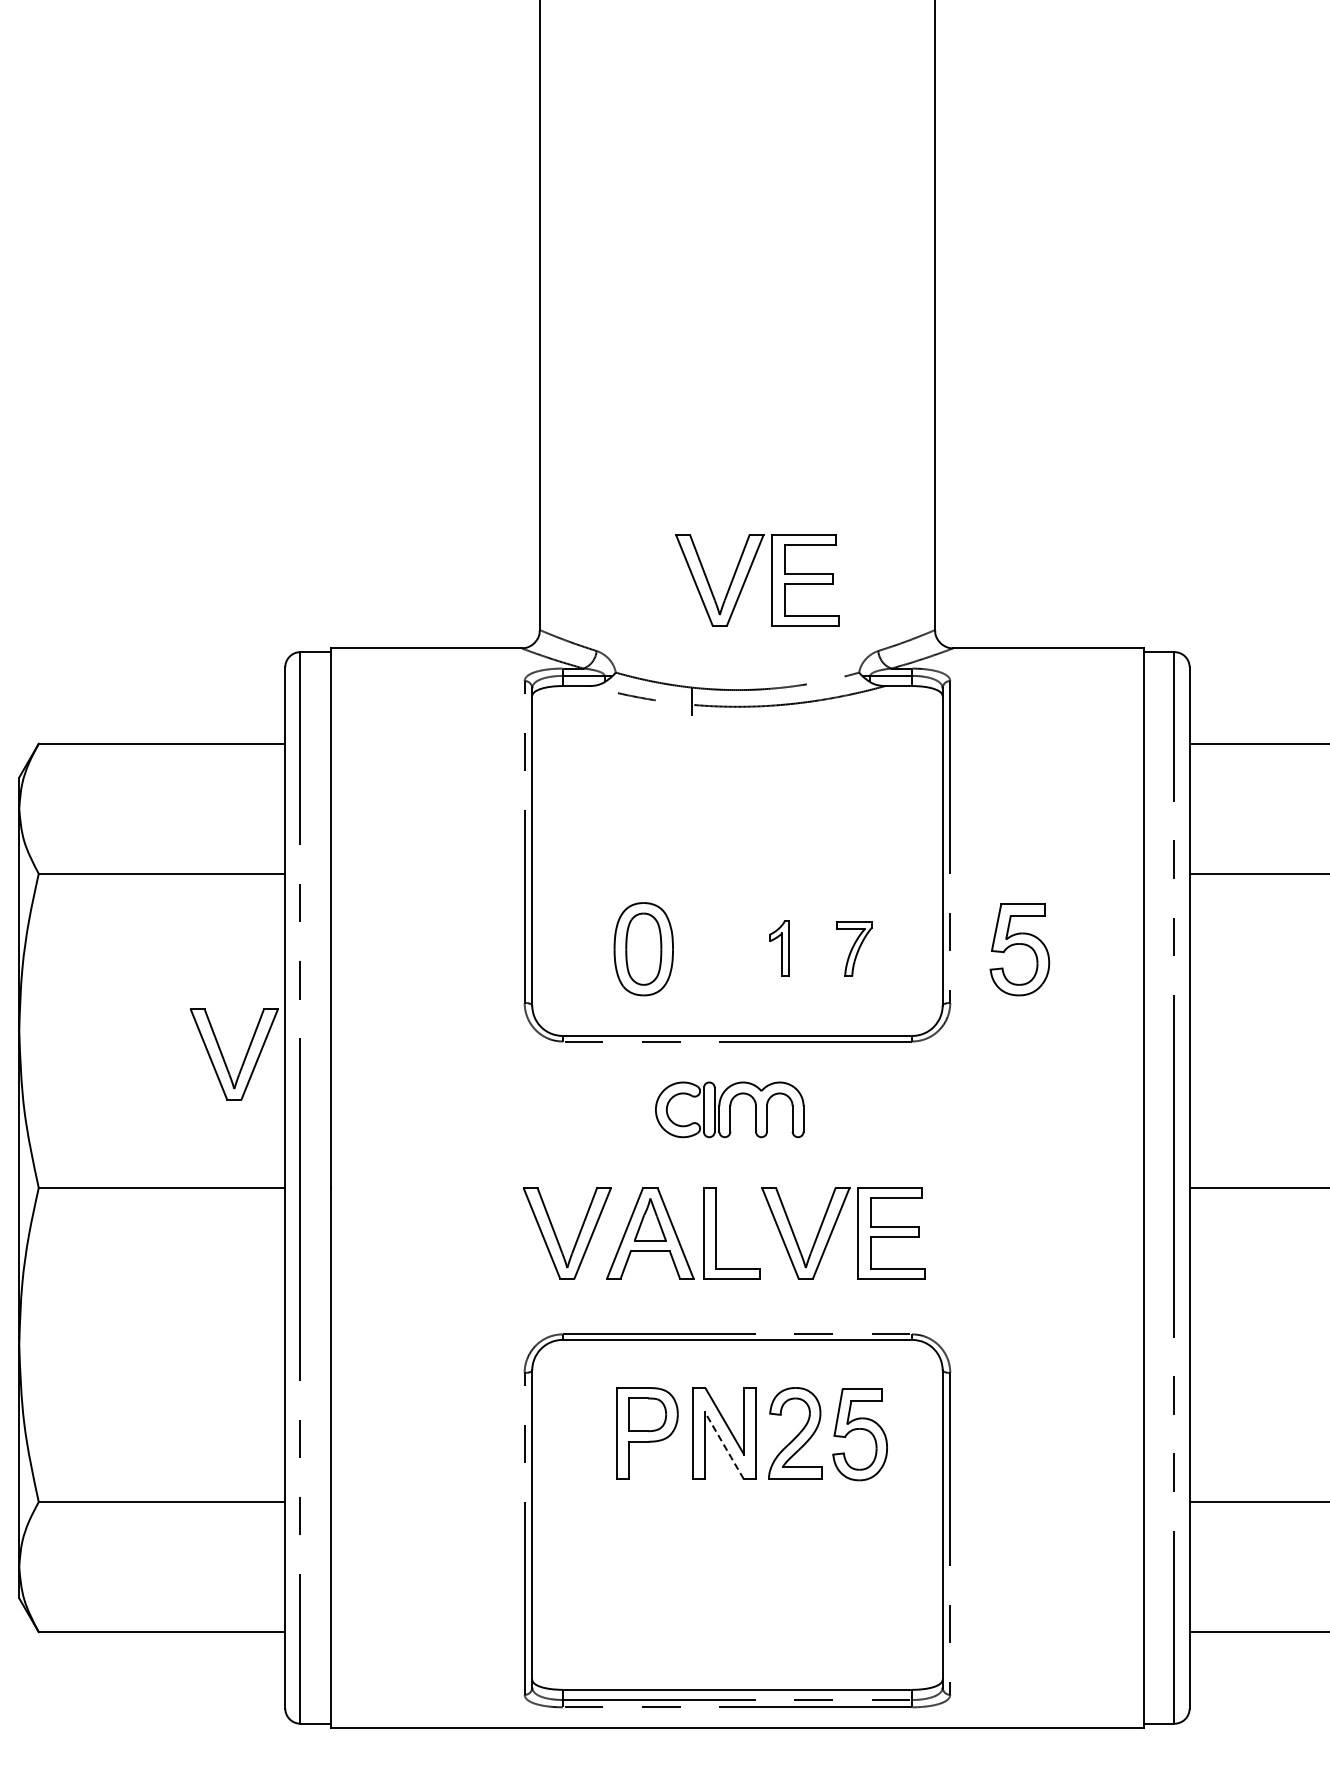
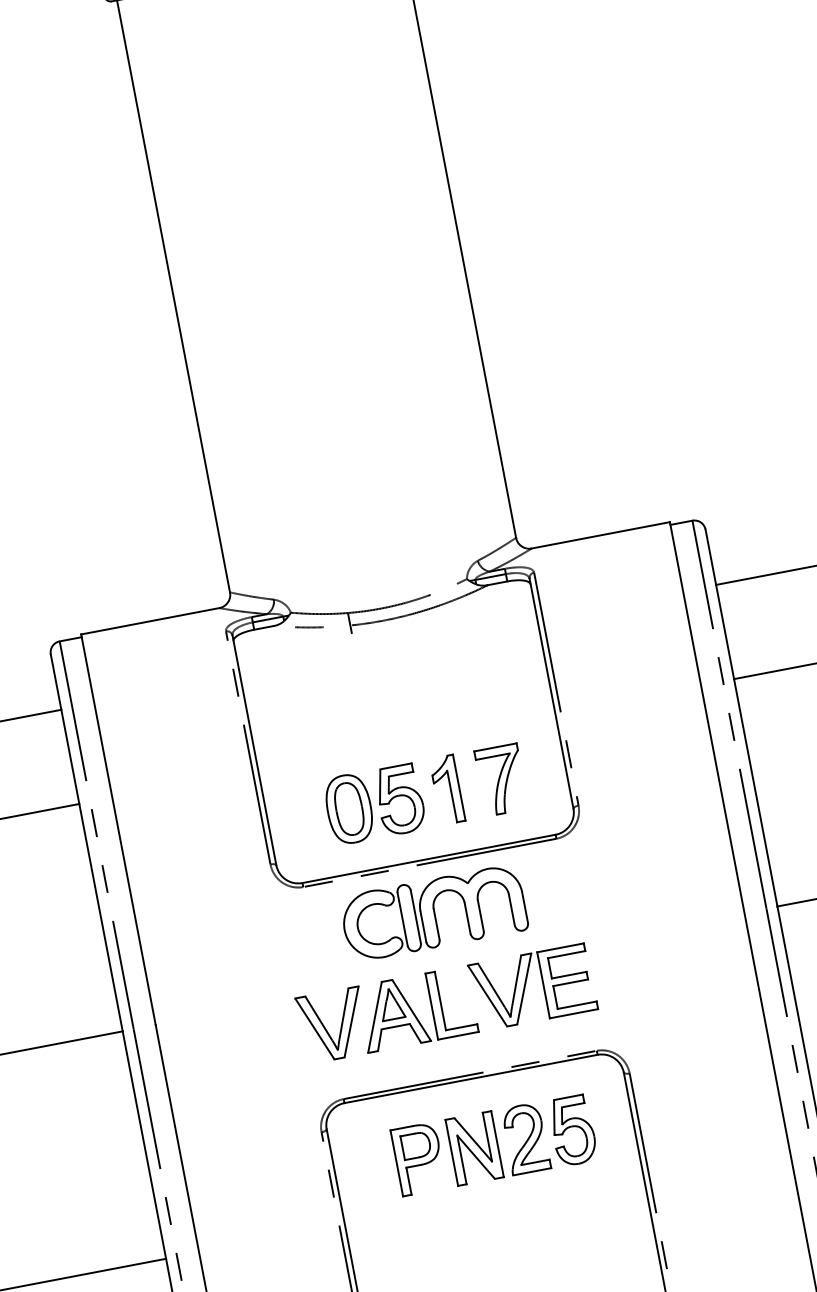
part: (748, 575) -> (373, 524), removed
part: (779, 948) -> (447, 789), size x1.67
part: (854, 948) -> (501, 779), size x1.67
part: (1019, 949) -> (399, 799), moved
part: (224, 1058) -> (60, 946), removed
part: (729, 1109) -> (433, 913), size x1.67
line: (724, 1445) -> (476, 1157), dashed -> solid

